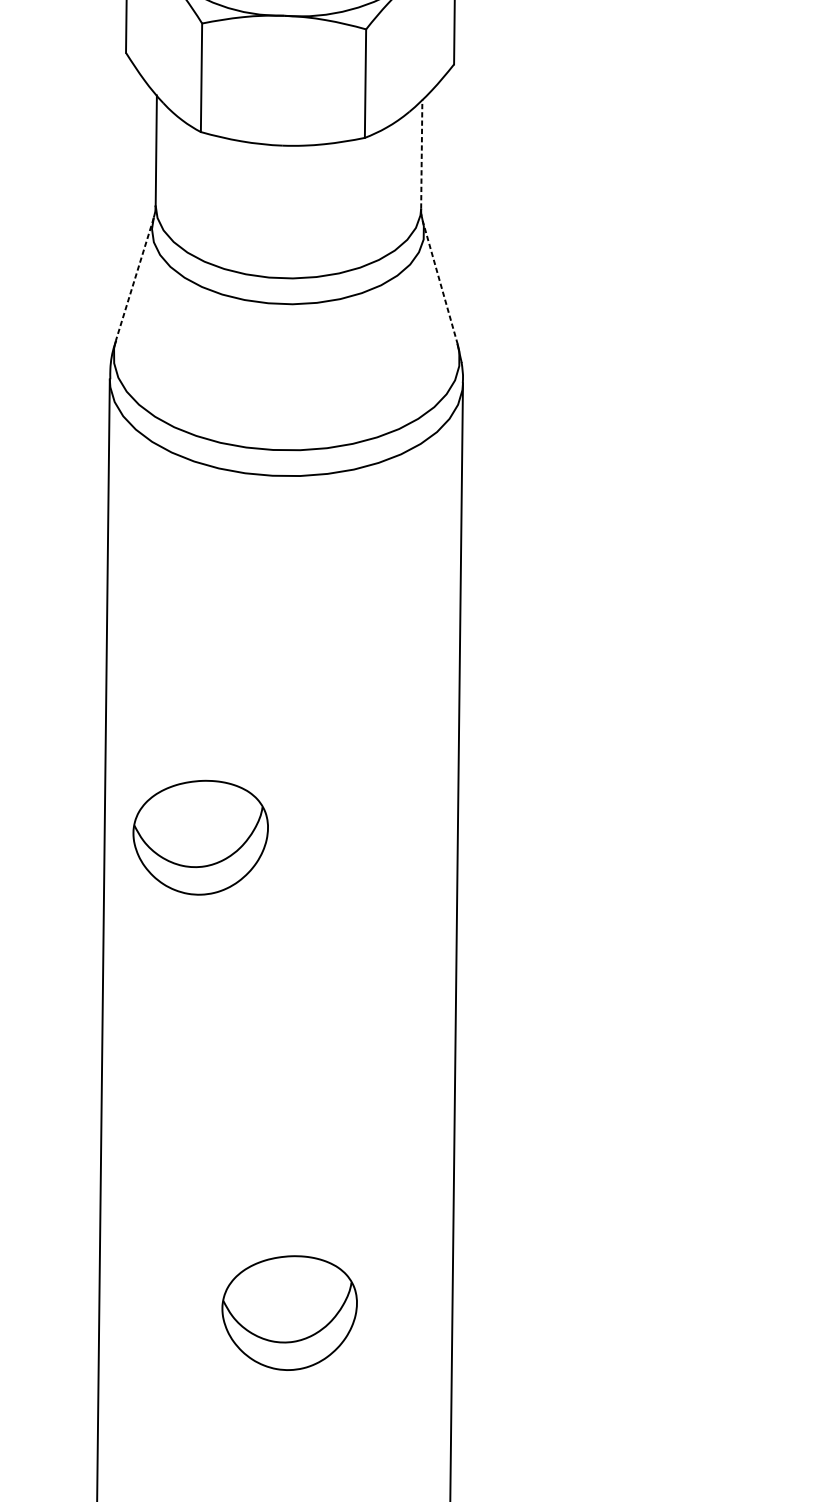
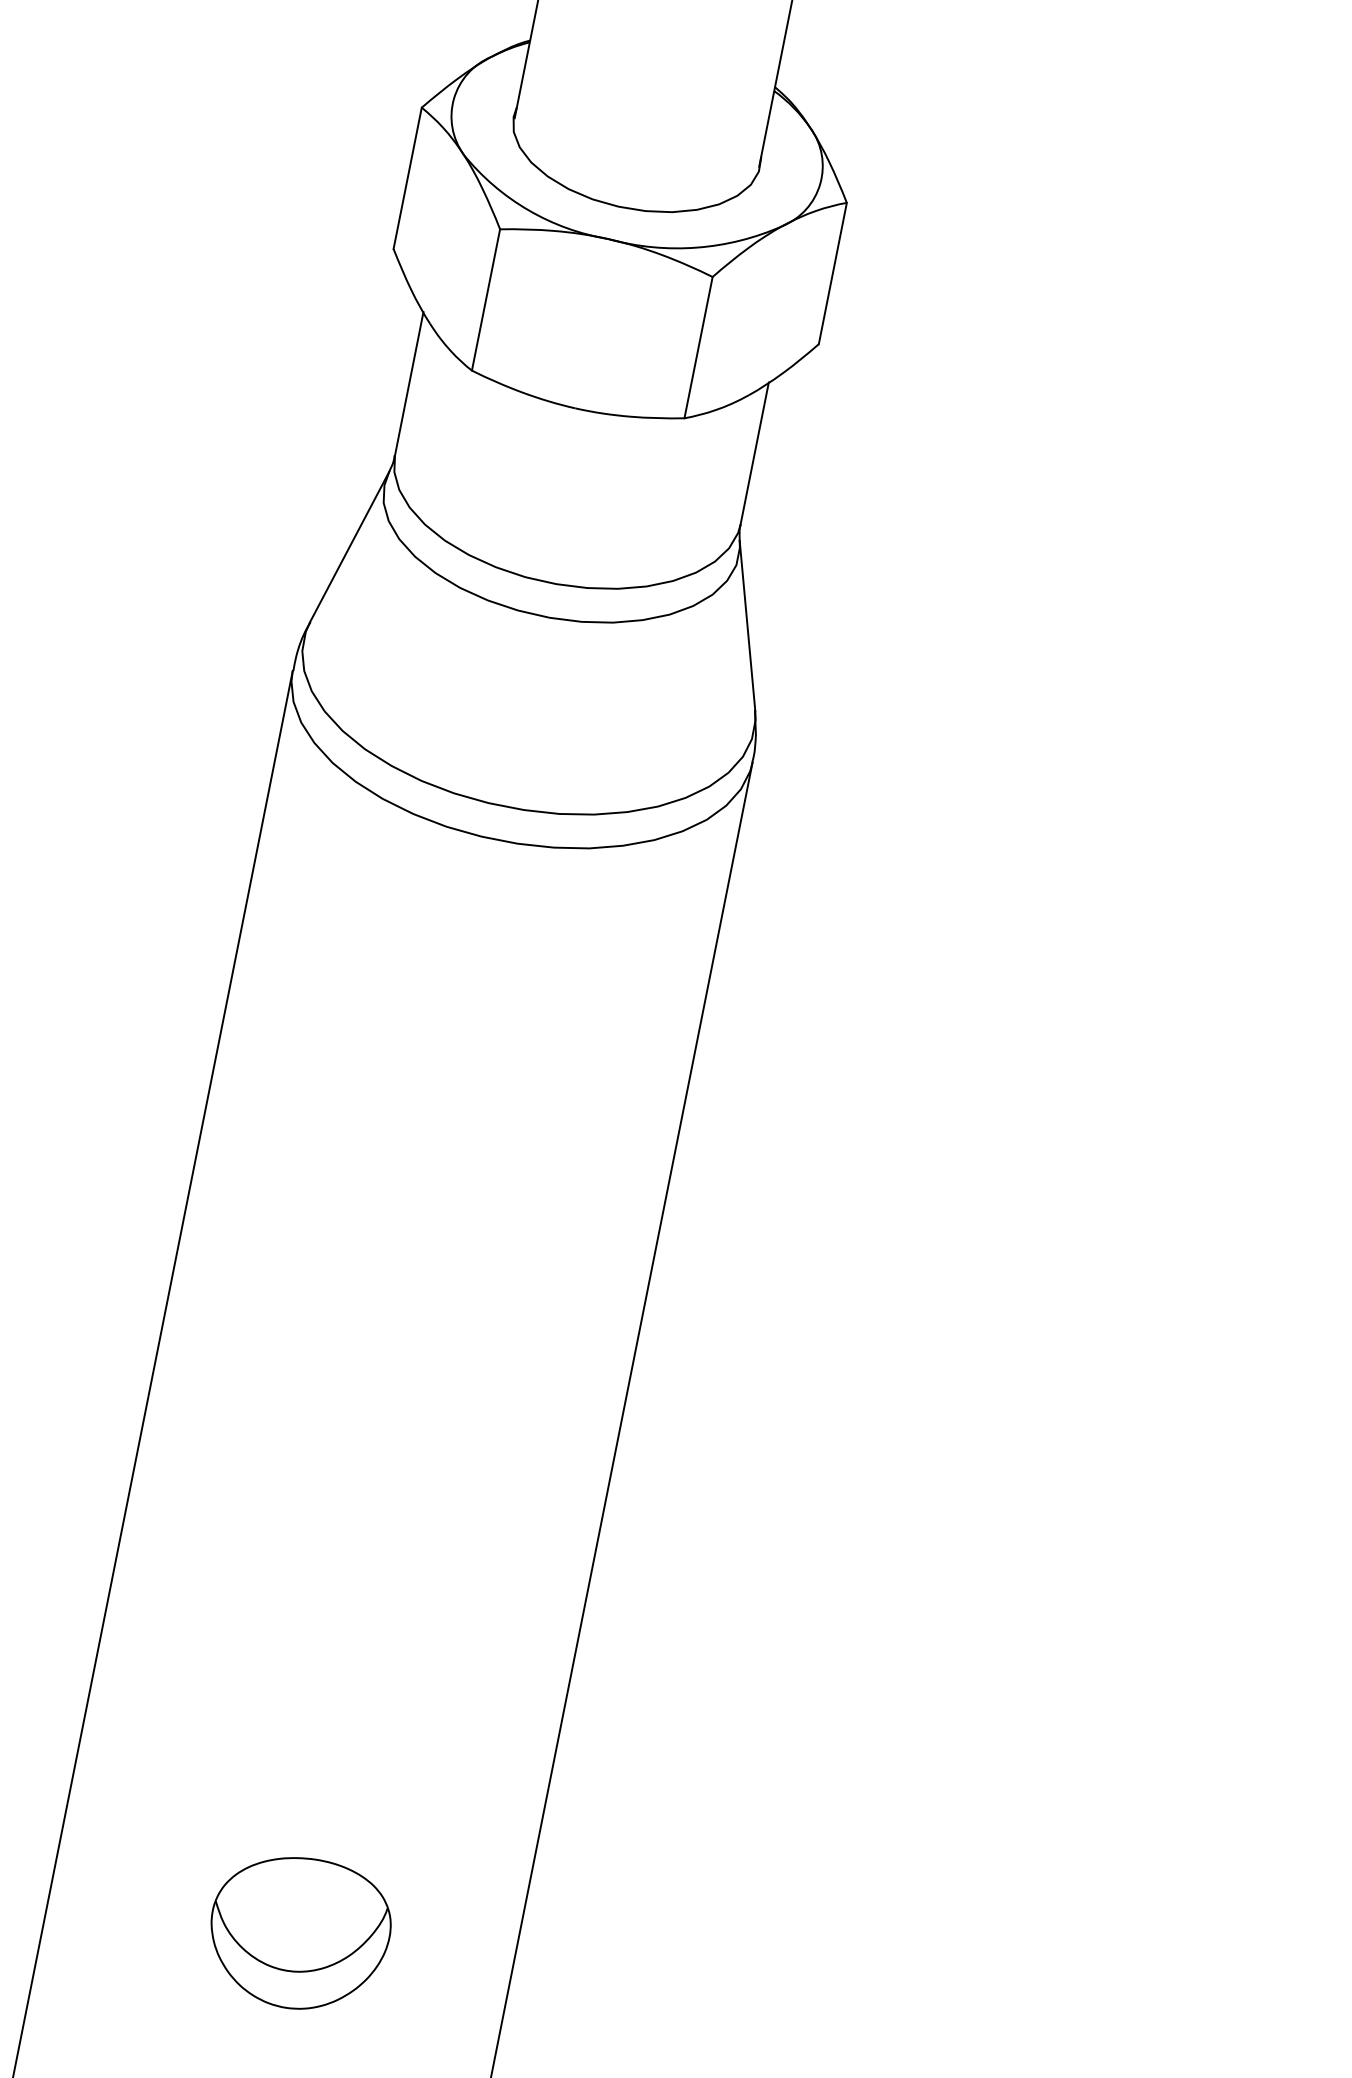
line: (421, 153) -> (754, 452), dashed -> solid
line: (134, 279) -> (349, 547), dashed -> solid
line: (440, 282) -> (747, 625), dashed -> solid
part: (201, 837) -> (300, 1291), removed

